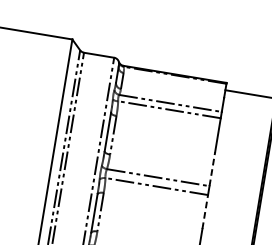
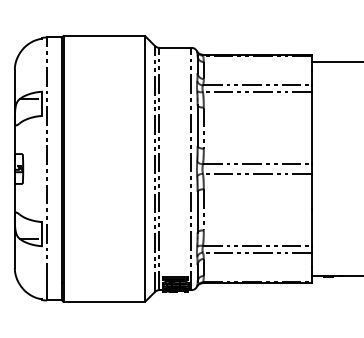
line: (212, 168) -> (311, 145), dashed -> solid
line: (204, 211) -> (311, 191), dashed -> solid

